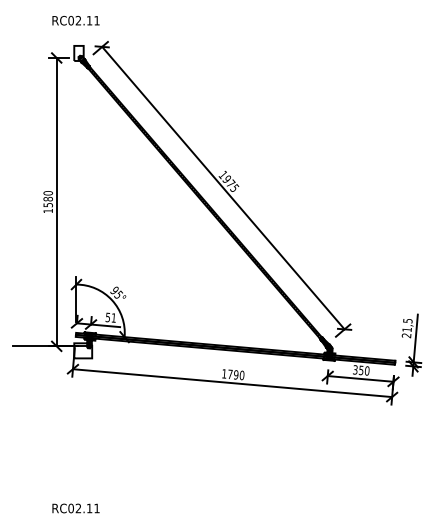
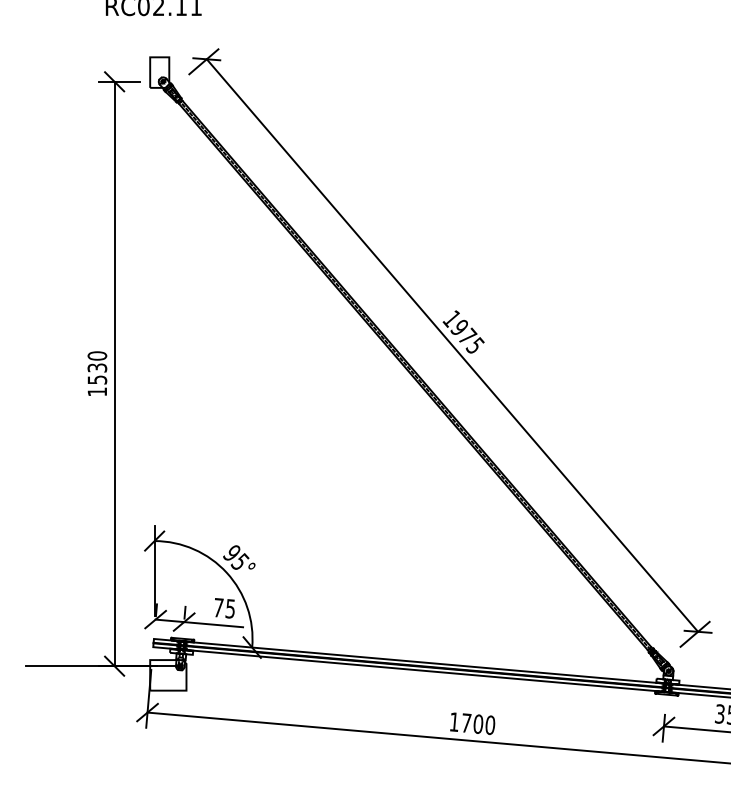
text: (47, 198) -> (95, 366), 1580 -> 1530
text: (110, 317) -> (223, 607), 51 -> 75
text: (235, 374) -> (476, 723), 1790 -> 1700

